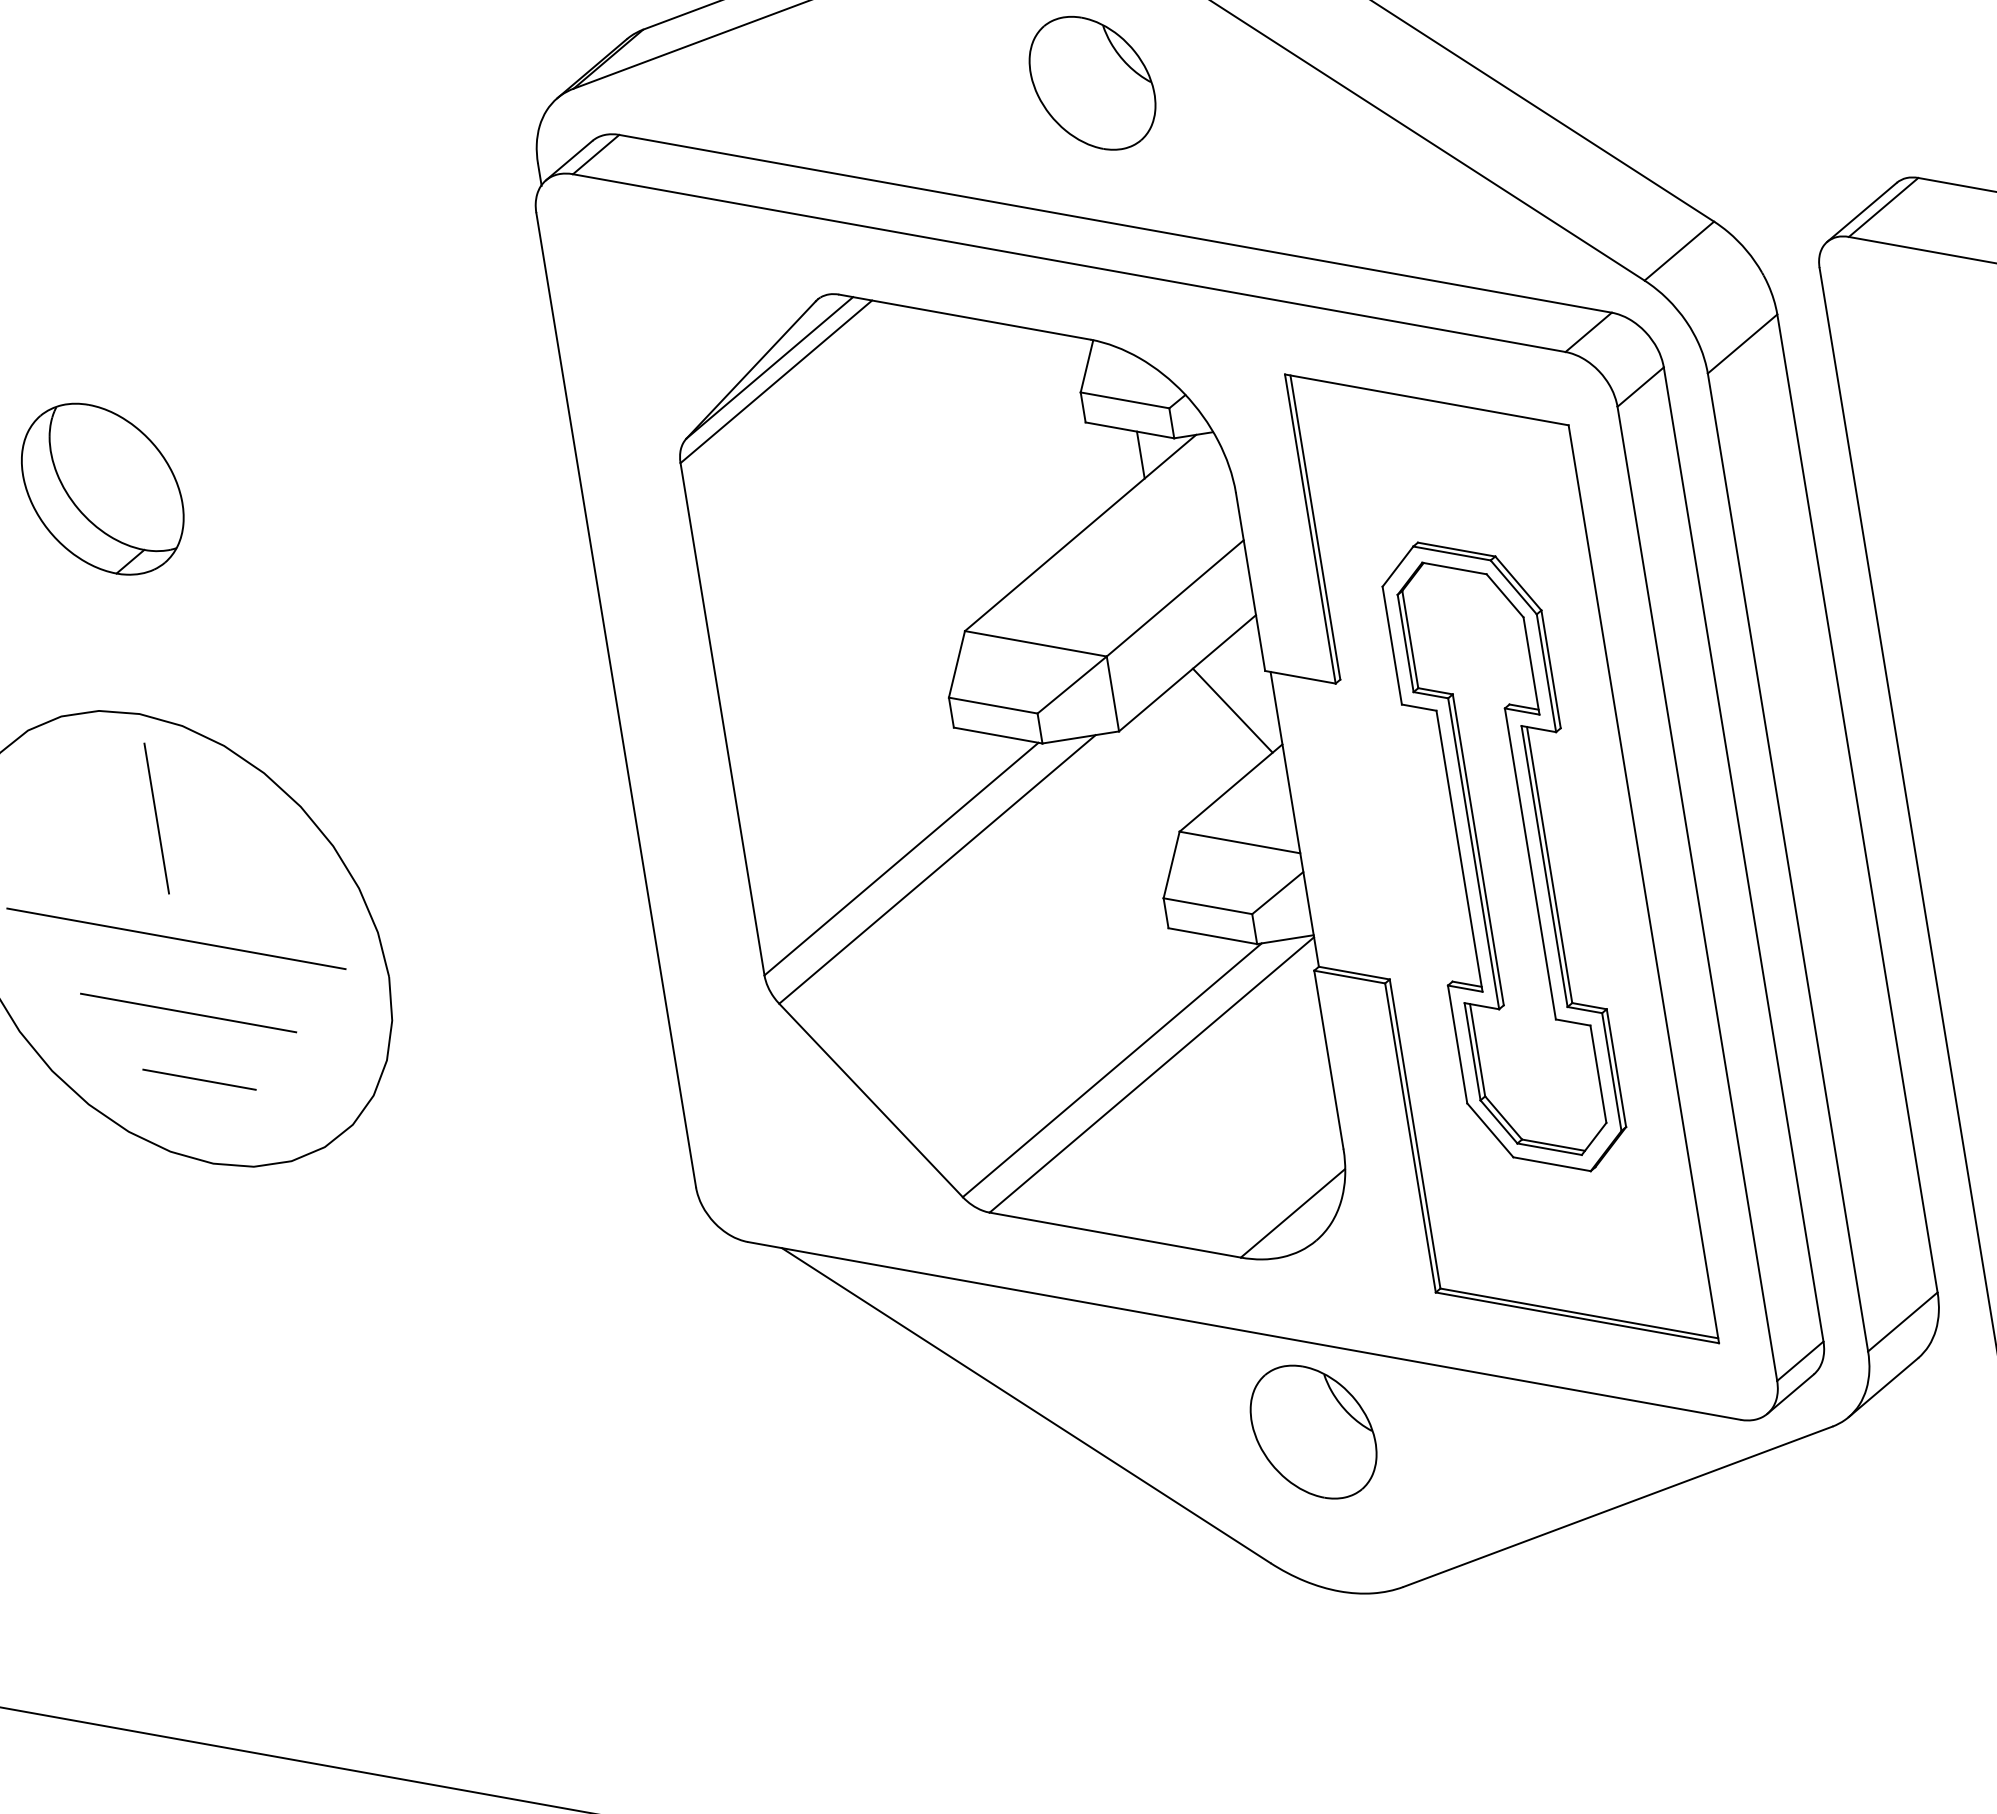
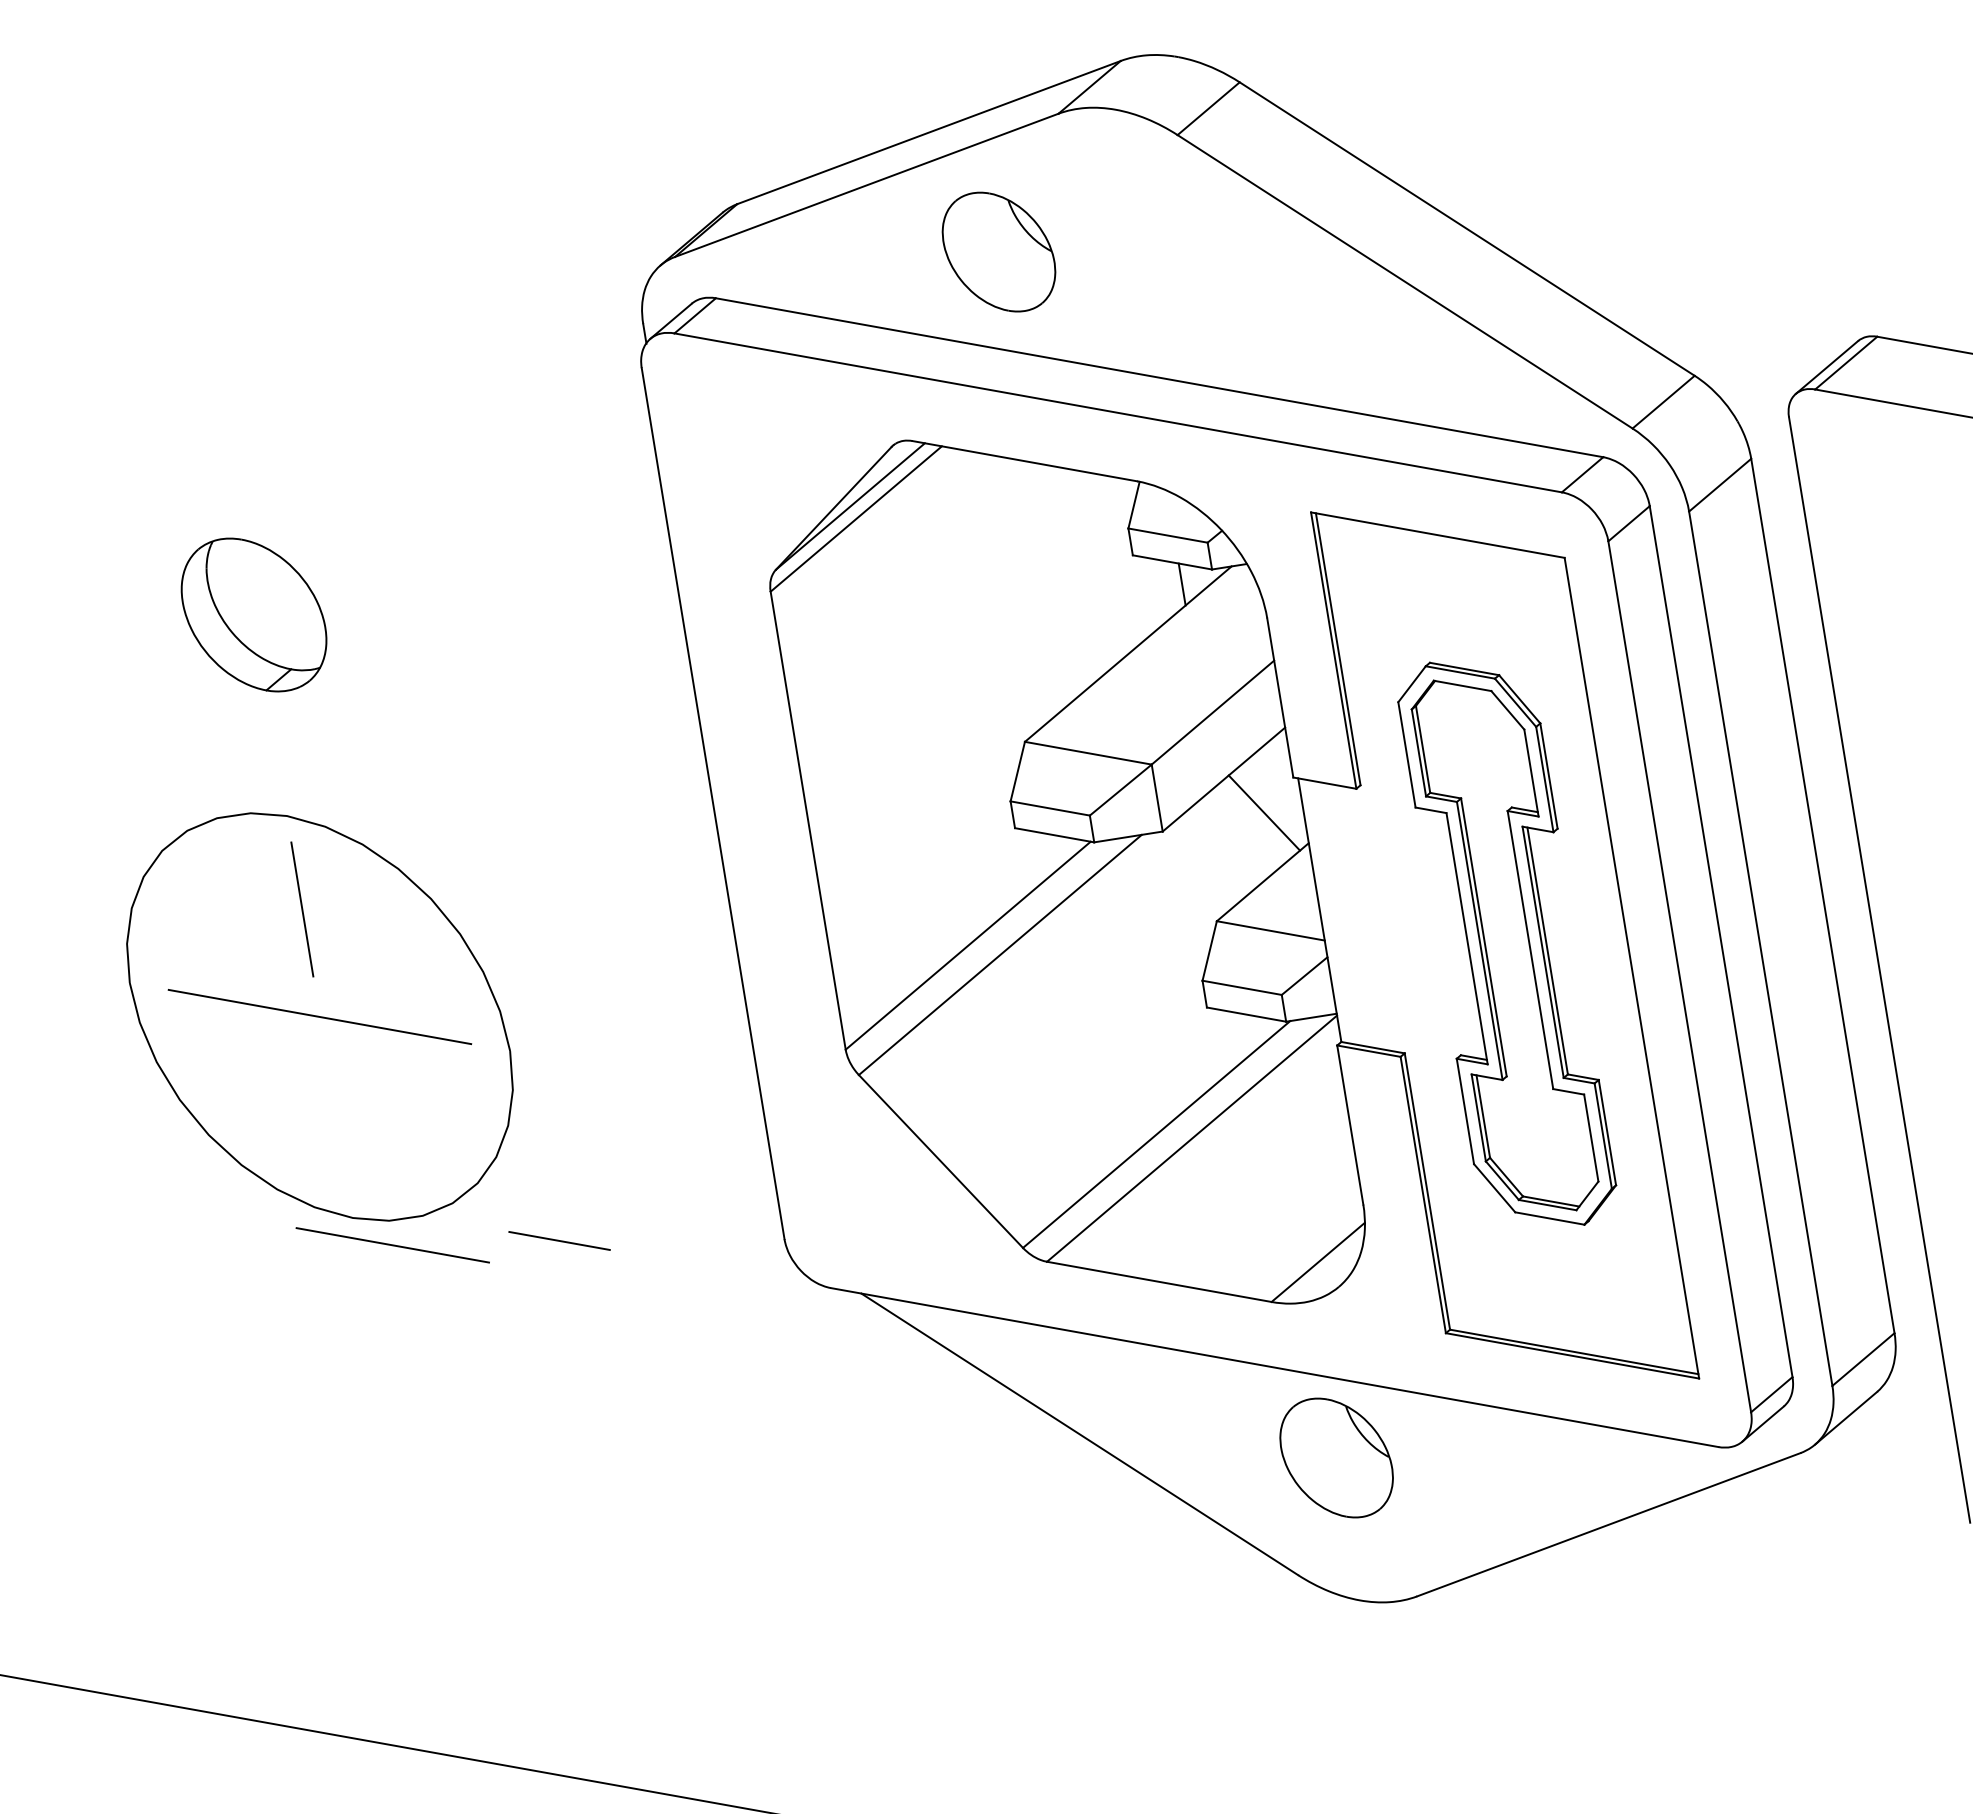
part: (1091, 82) -> (998, 251), moved
line: (188, 1013) -> (392, 1245), moved
line: (199, 1079) -> (559, 1240), moved

